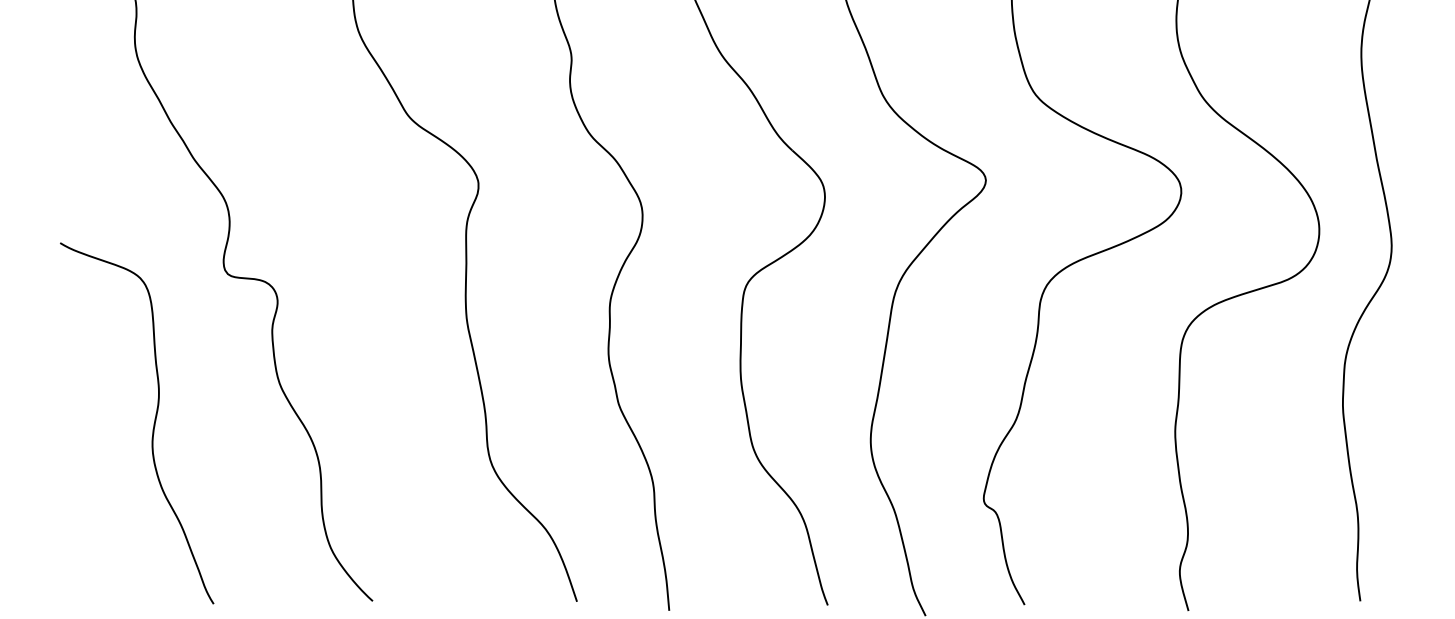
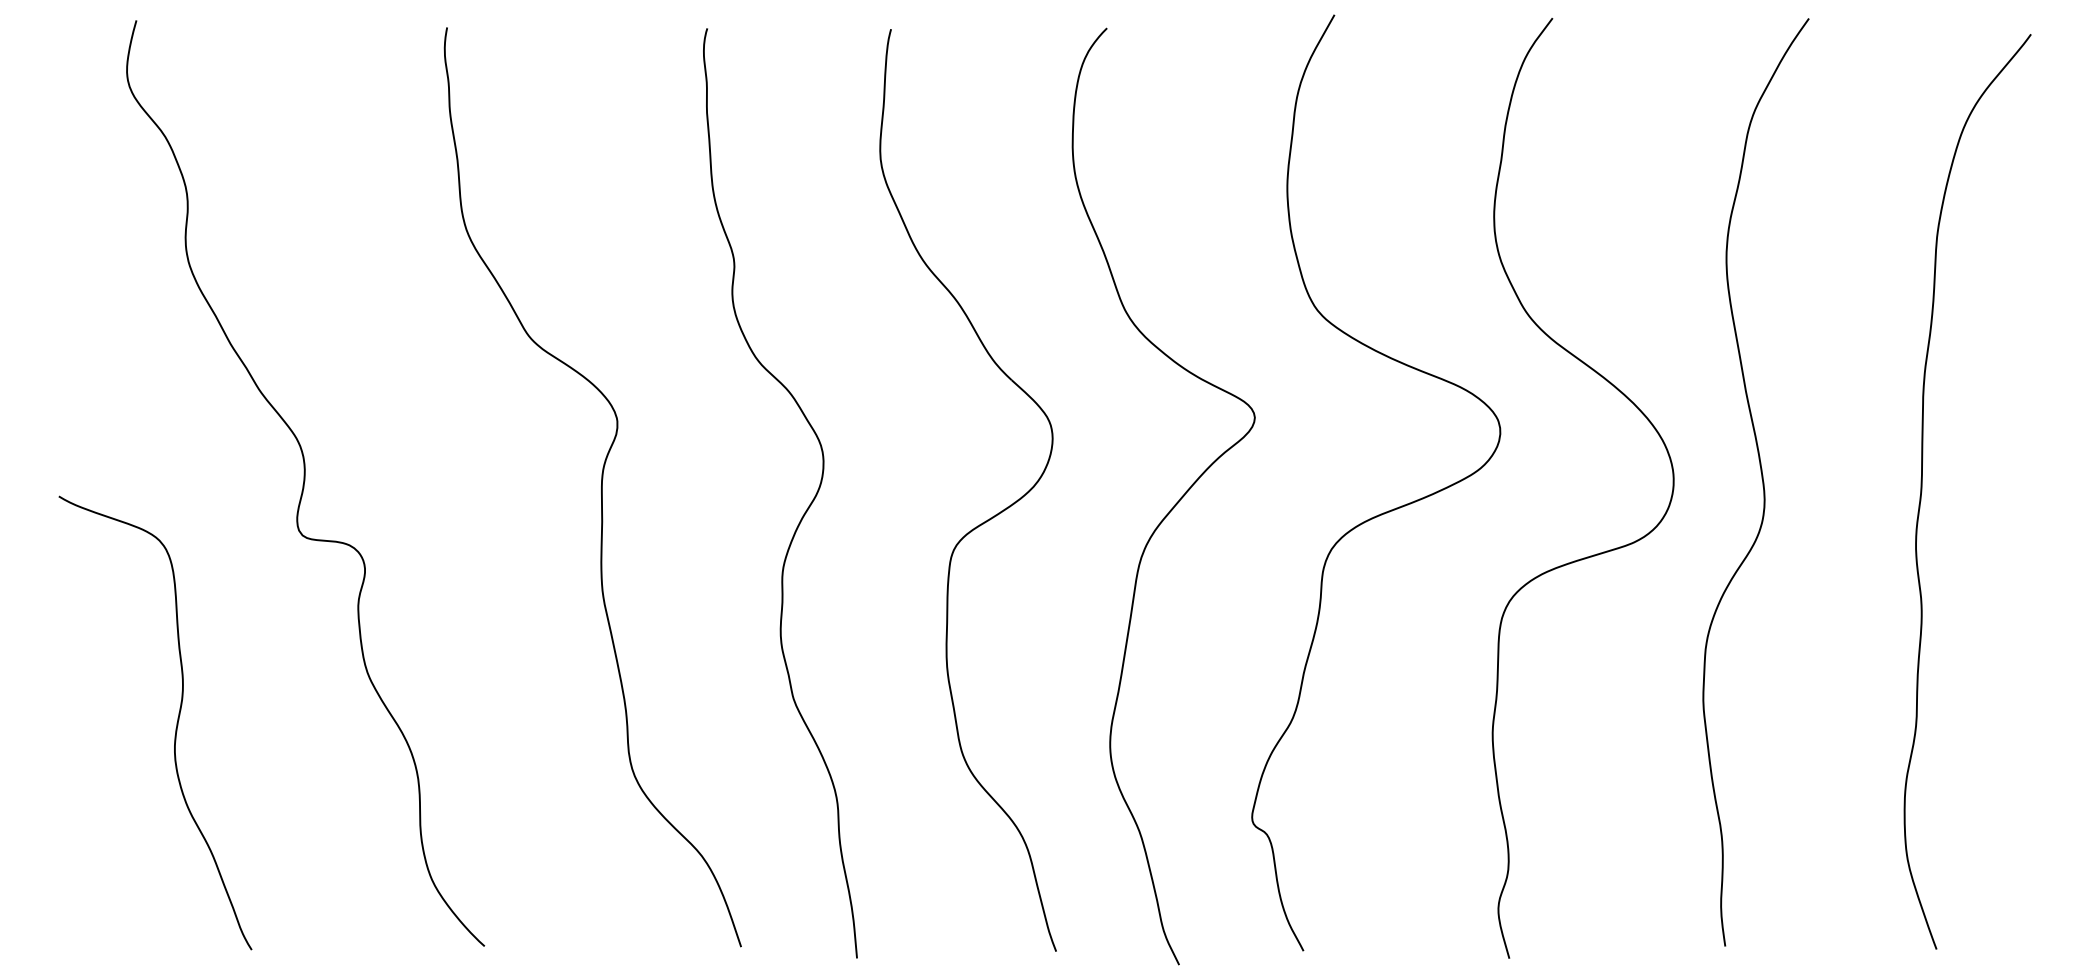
curve: (153, 427) -> (175, 728), moved

